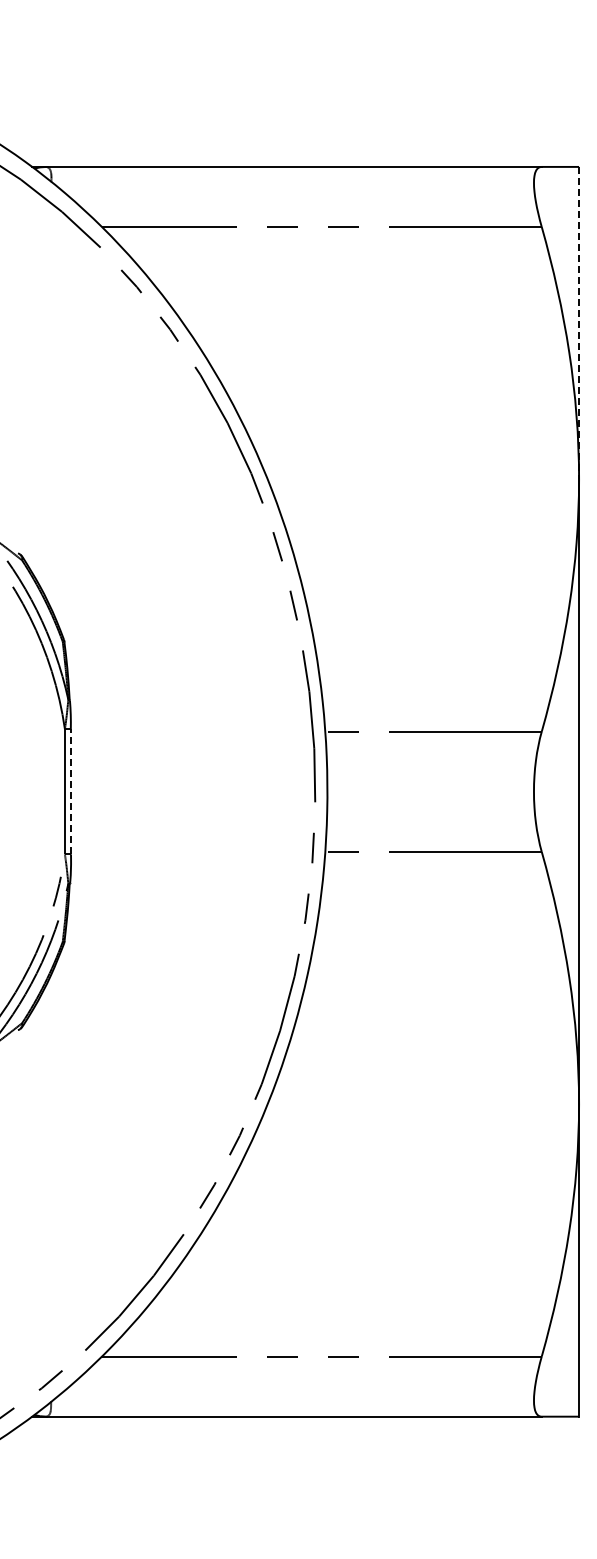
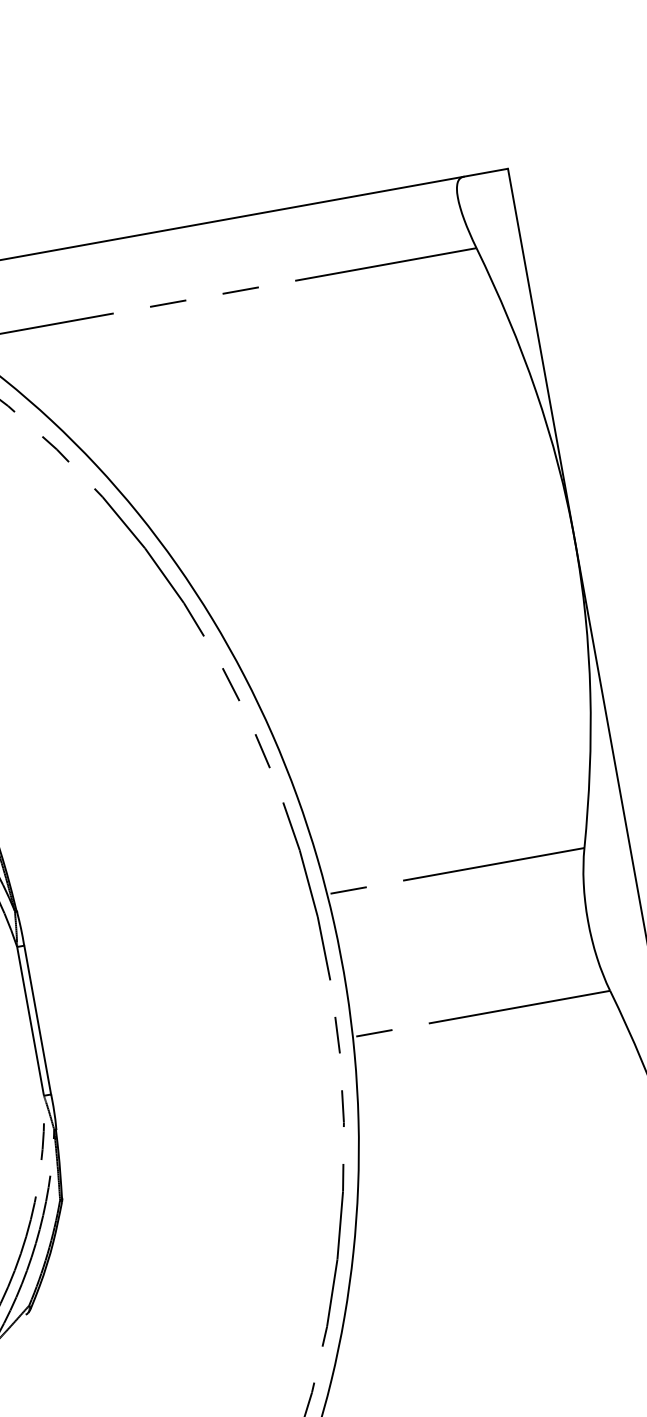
line: (579, 323) -> (542, 354), dashed -> solid
line: (70, 791) -> (37, 1019), dashed -> solid

